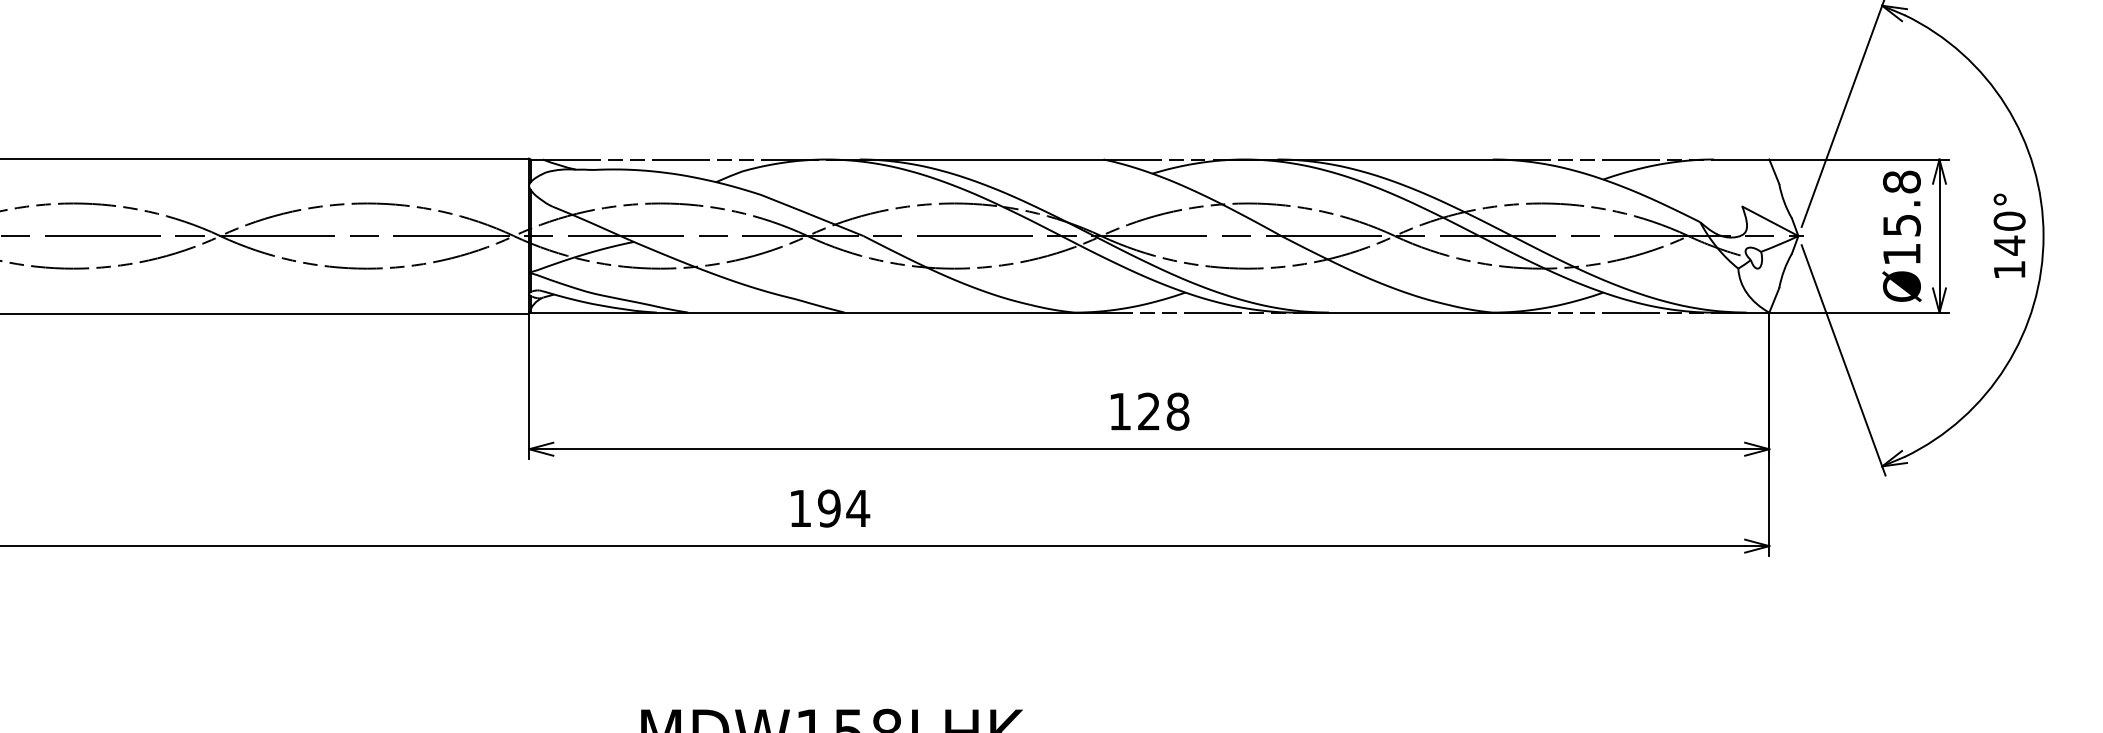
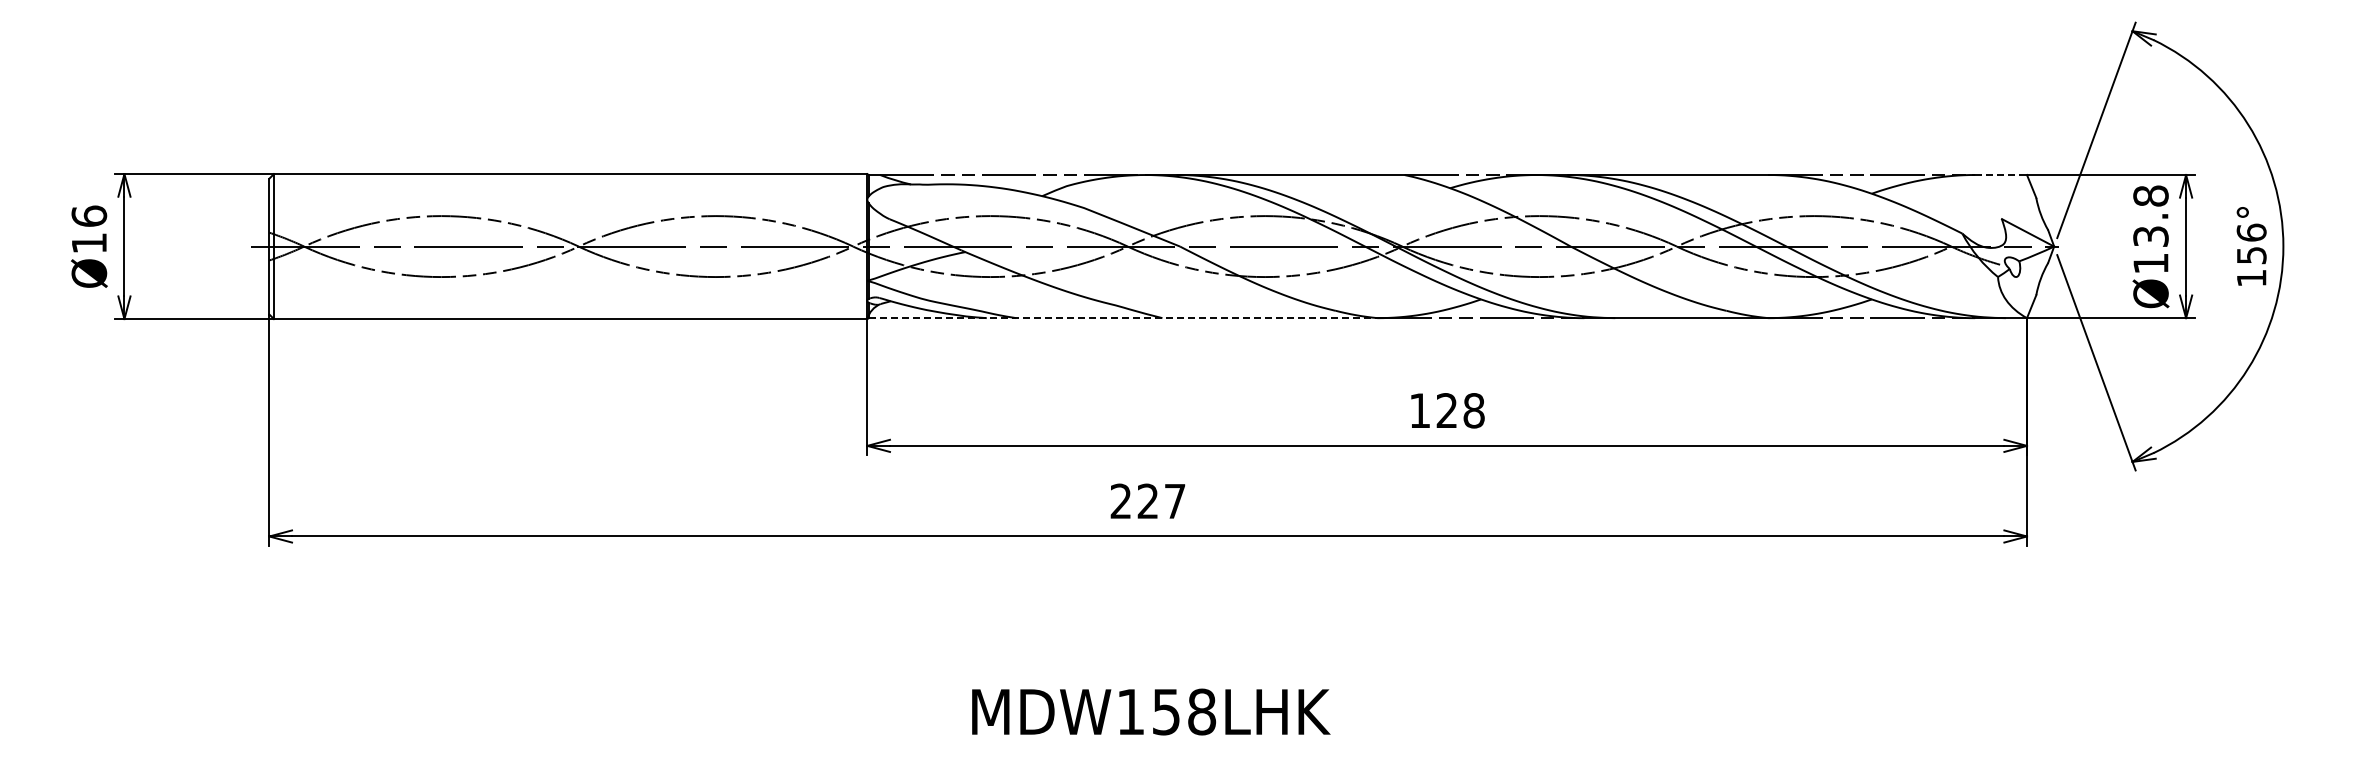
line: (1742, 160) -> (2001, 175), solid -> dashed
text: (1901, 225) -> (2150, 236), Ø15.8 -> Ø13.8
text: (2009, 233) -> (2251, 244), 140° -> 156°
line: (803, 312) -> (1123, 318), solid -> dashed
text: (829, 508) -> (1148, 501), 194 -> 227

